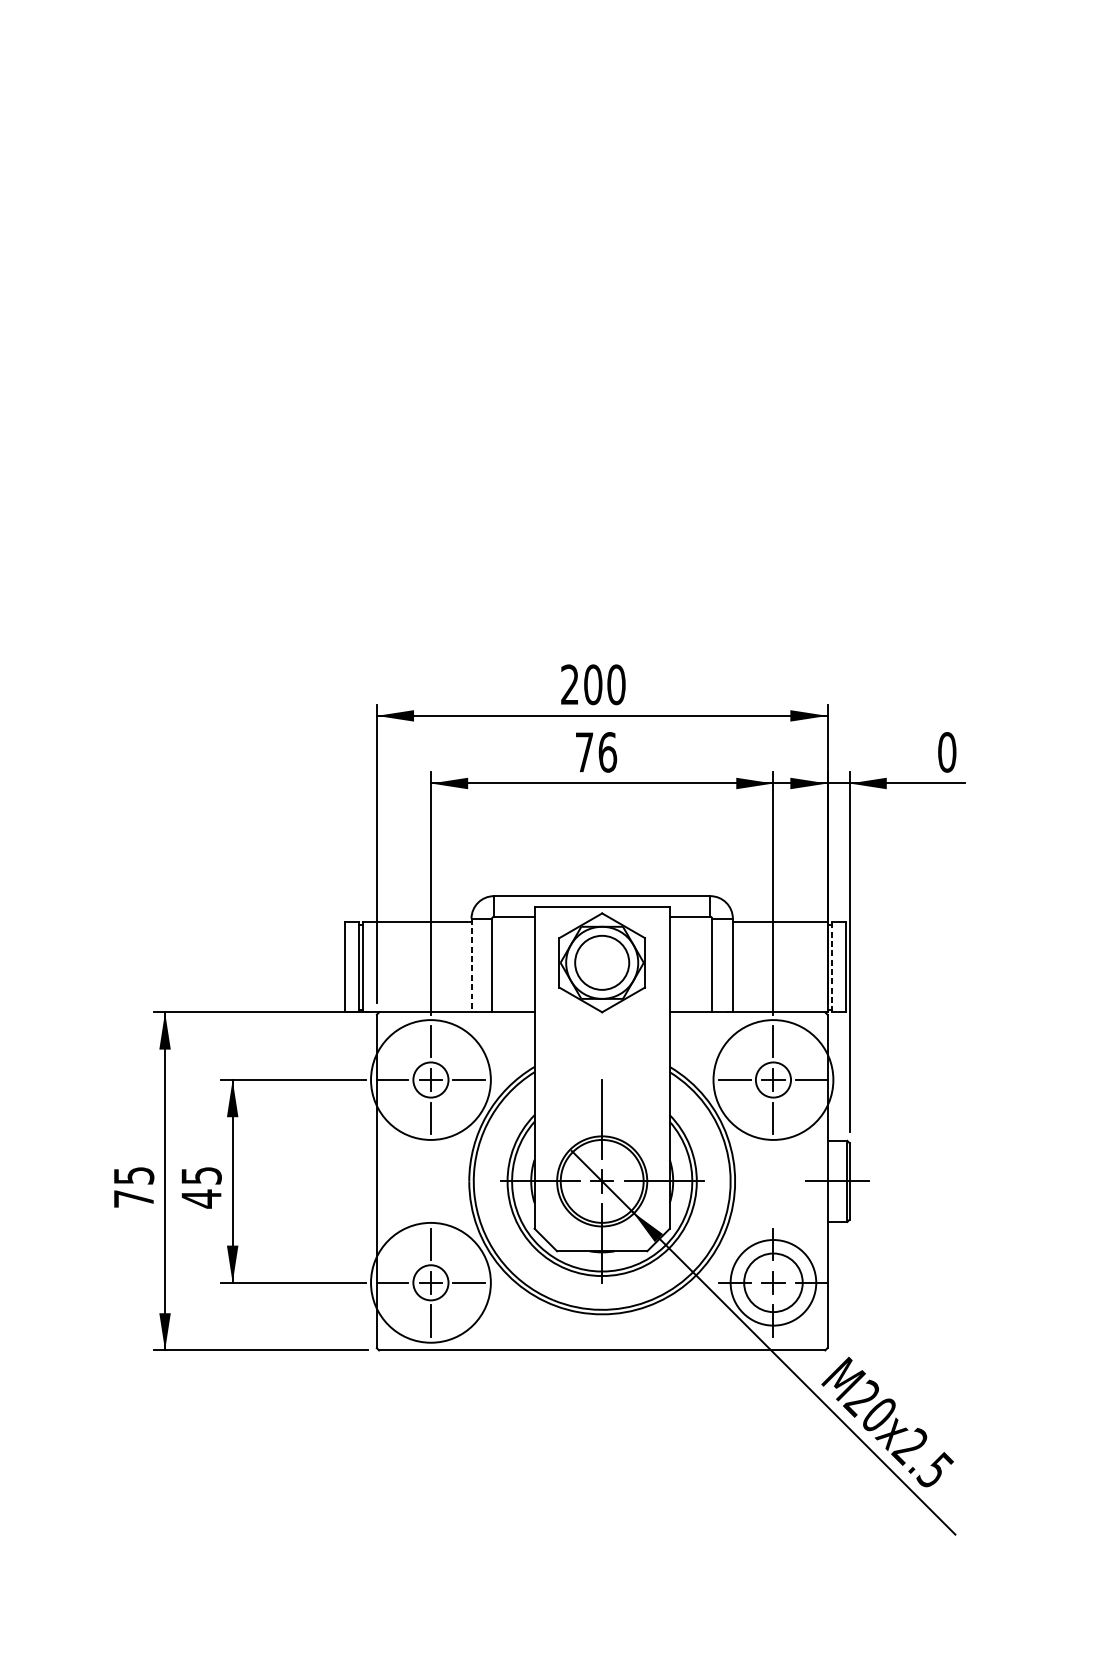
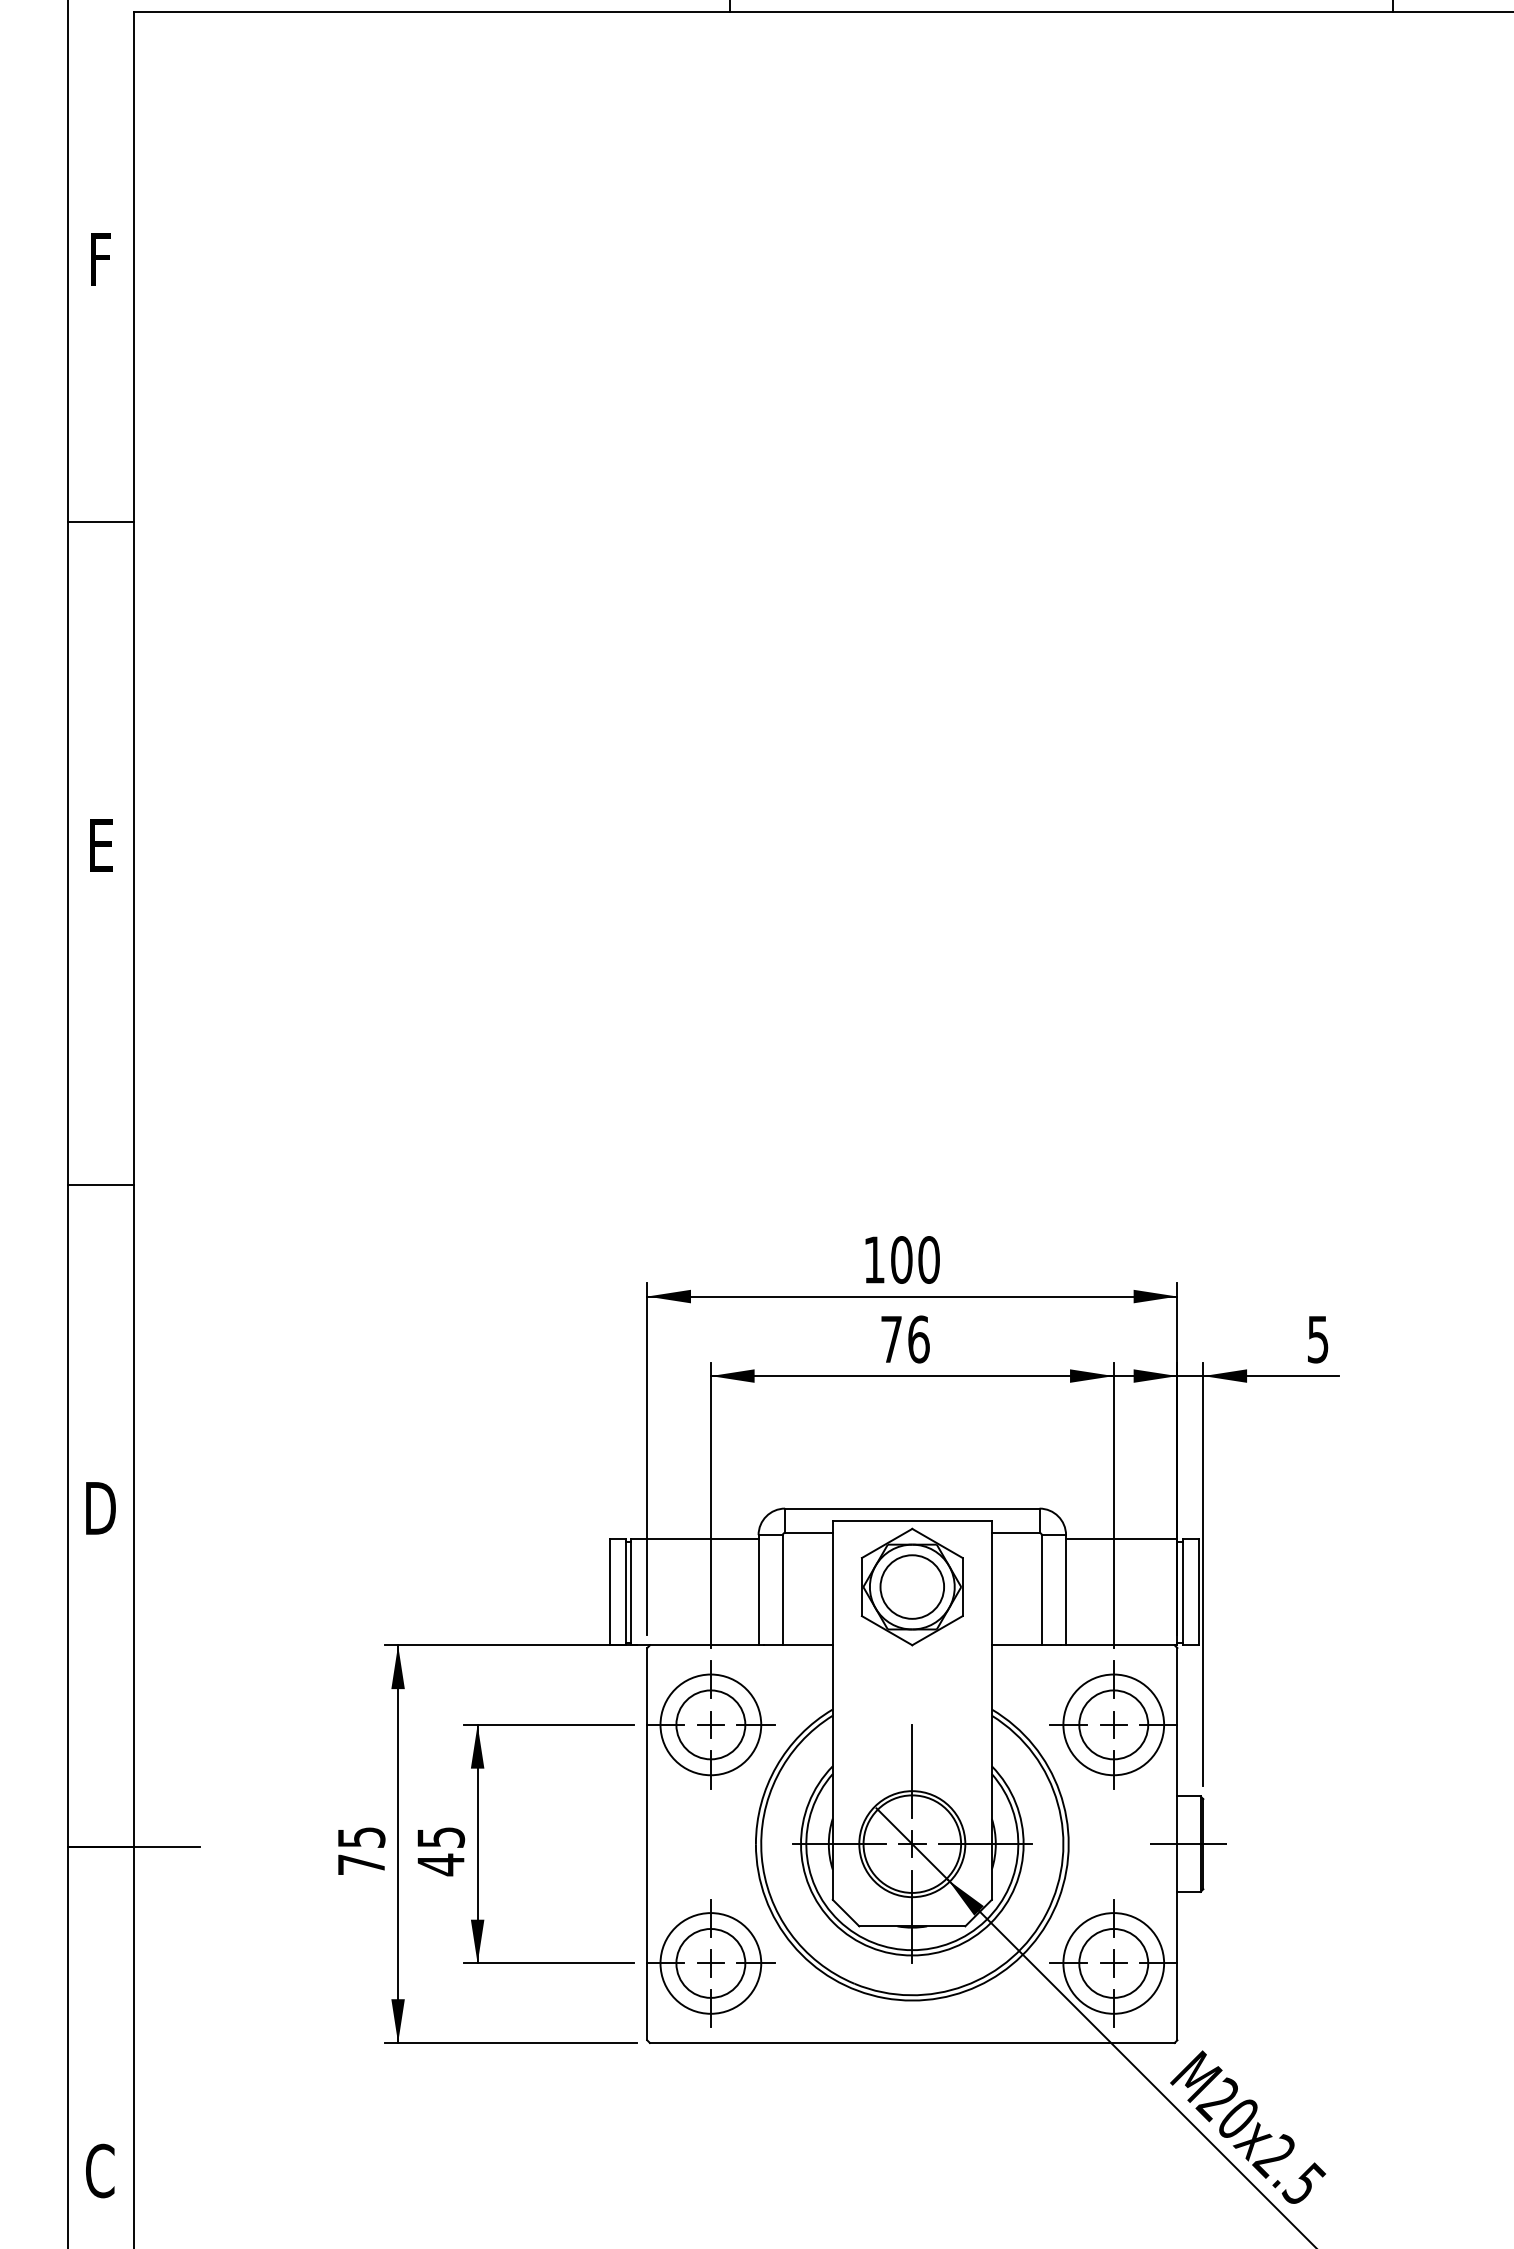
text: (570, 684) -> (874, 1259), 200 -> 100
text: (946, 752) -> (1317, 1339), 0 -> 5
line: (471, 965) -> (758, 1590), dashed -> solid
line: (831, 967) -> (1182, 1592), dashed -> solid
circle: (430, 1079) -> (710, 1724), size x0.71
circle: (430, 1079) -> (710, 1724), size x1.67
circle: (773, 1079) -> (1113, 1724), size x0.71
circle: (773, 1079) -> (1113, 1724), size x1.67
circle: (430, 1282) -> (710, 1962), size x1.67
circle: (430, 1282) -> (710, 1963), size x0.71

